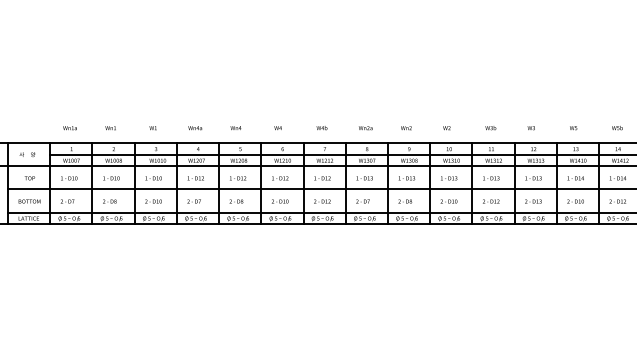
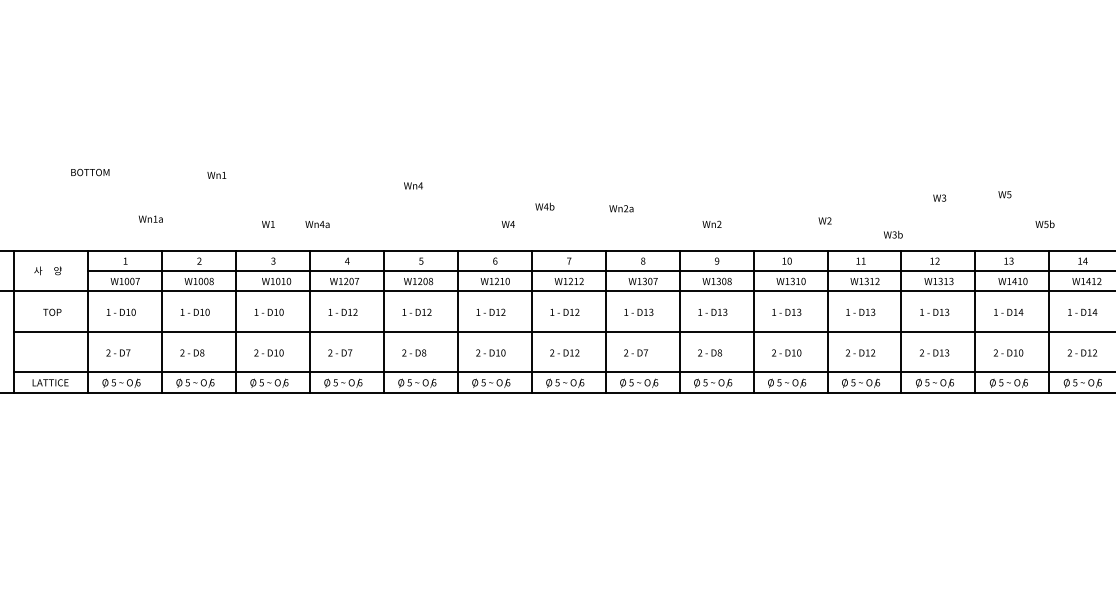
text: (69, 128) -> (149, 219), moved
text: (110, 128) -> (216, 175), moved
text: (195, 128) -> (317, 225), moved
text: (235, 128) -> (412, 186), moved
text: (277, 128) -> (507, 225), moved
text: (321, 128) -> (543, 207), moved
text: (365, 128) -> (621, 209), moved
text: (446, 128) -> (824, 221), moved
text: (490, 128) -> (892, 235), moved
text: (530, 128) -> (938, 198), moved
text: (573, 128) -> (1004, 195), moved
text: (617, 128) -> (1045, 225), moved
text: (29, 201) -> (90, 172), moved

